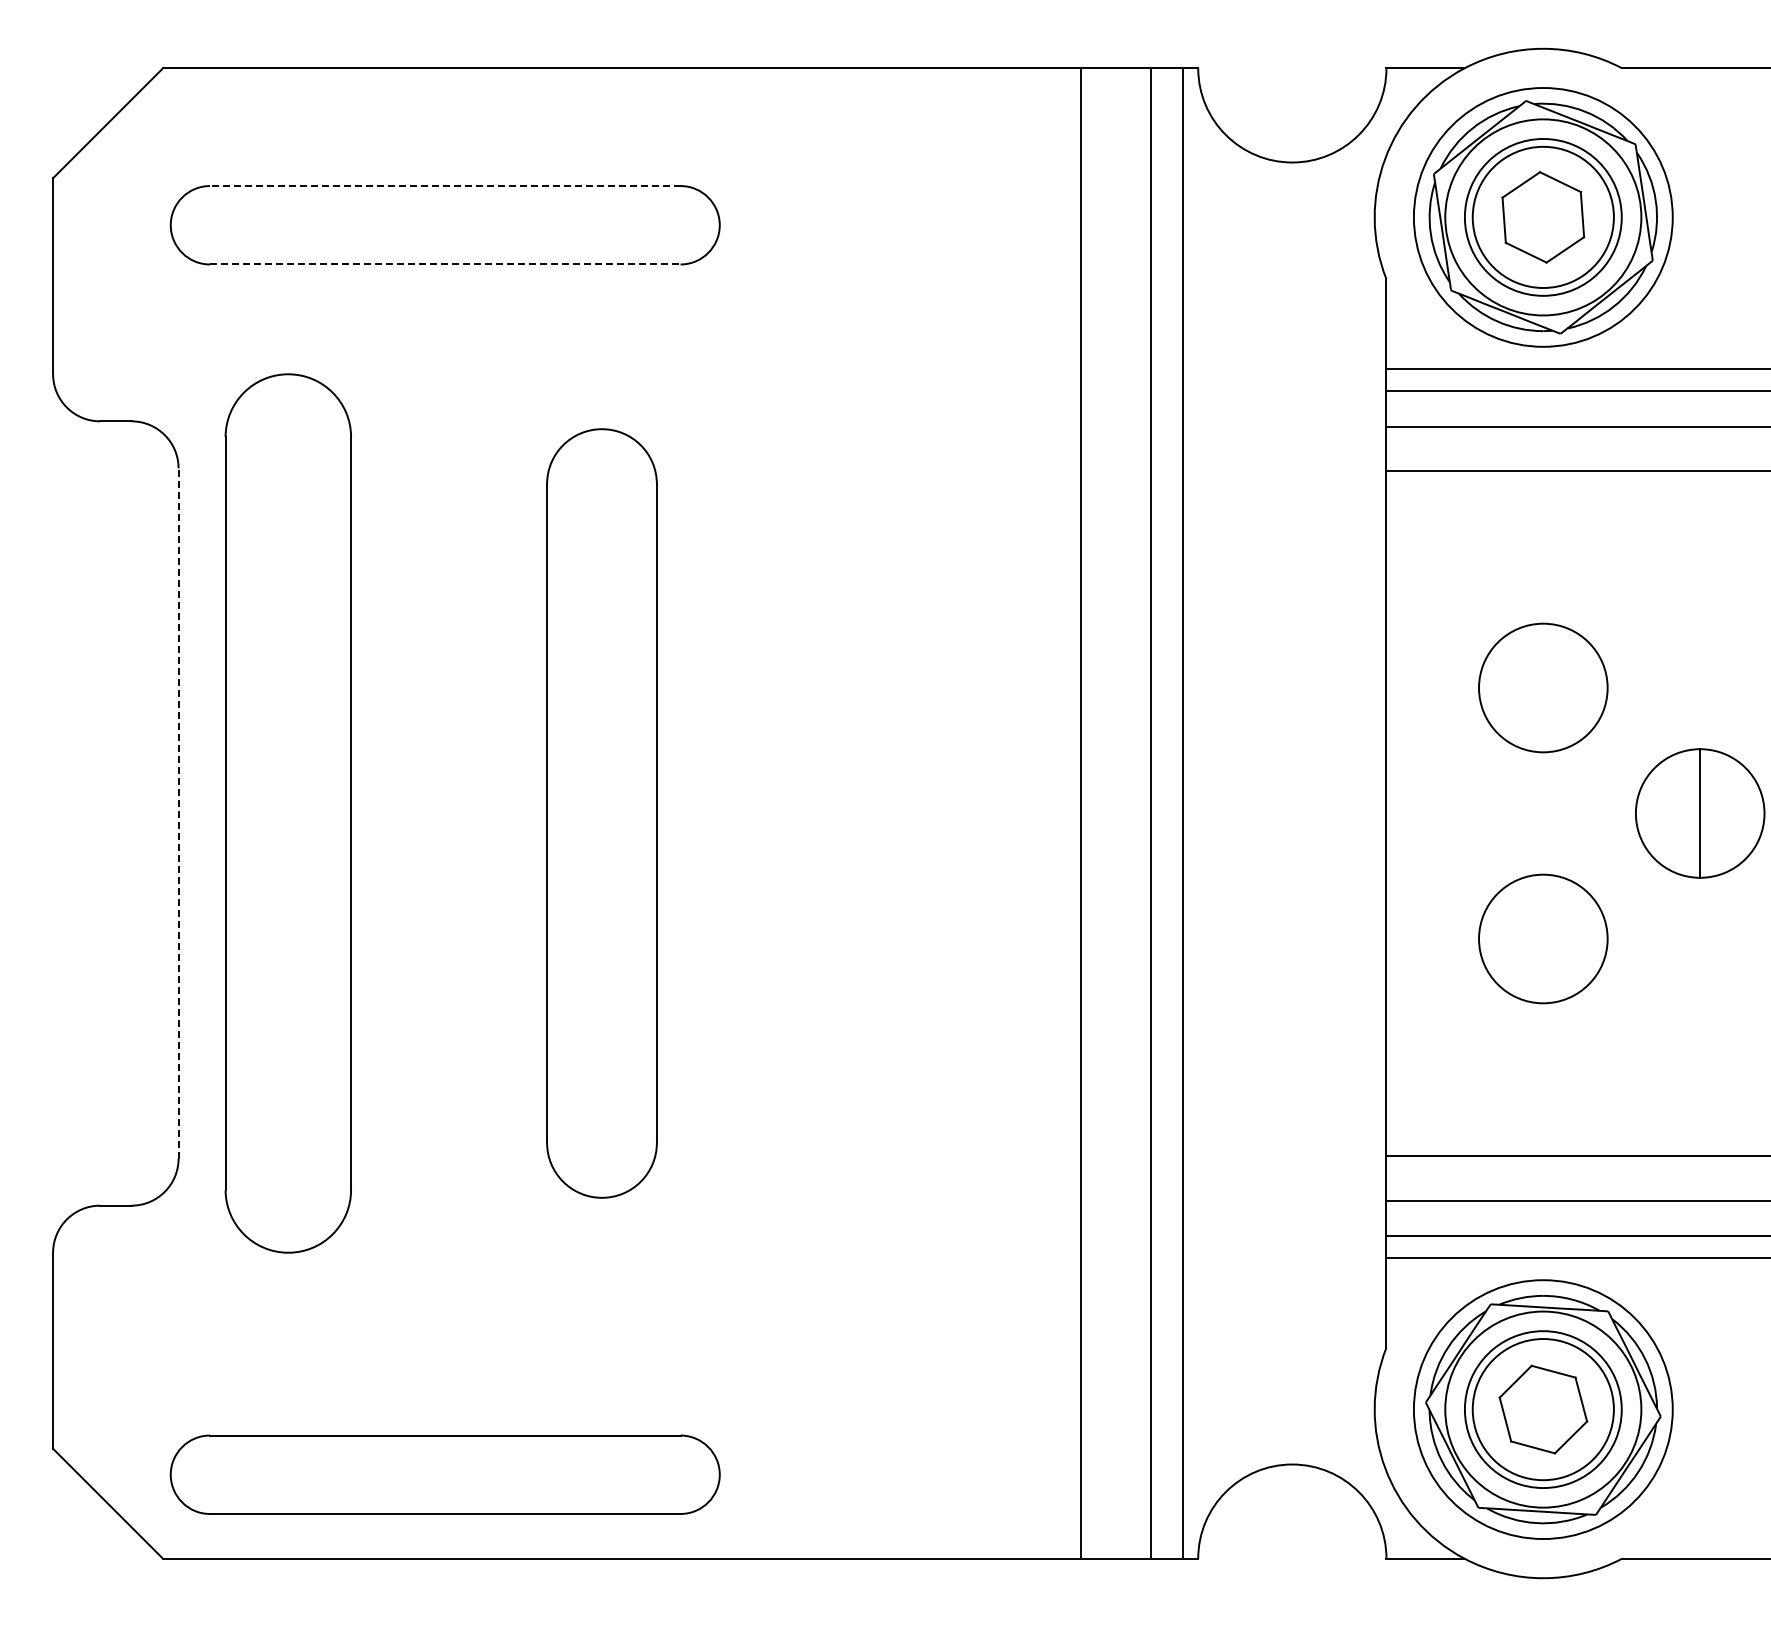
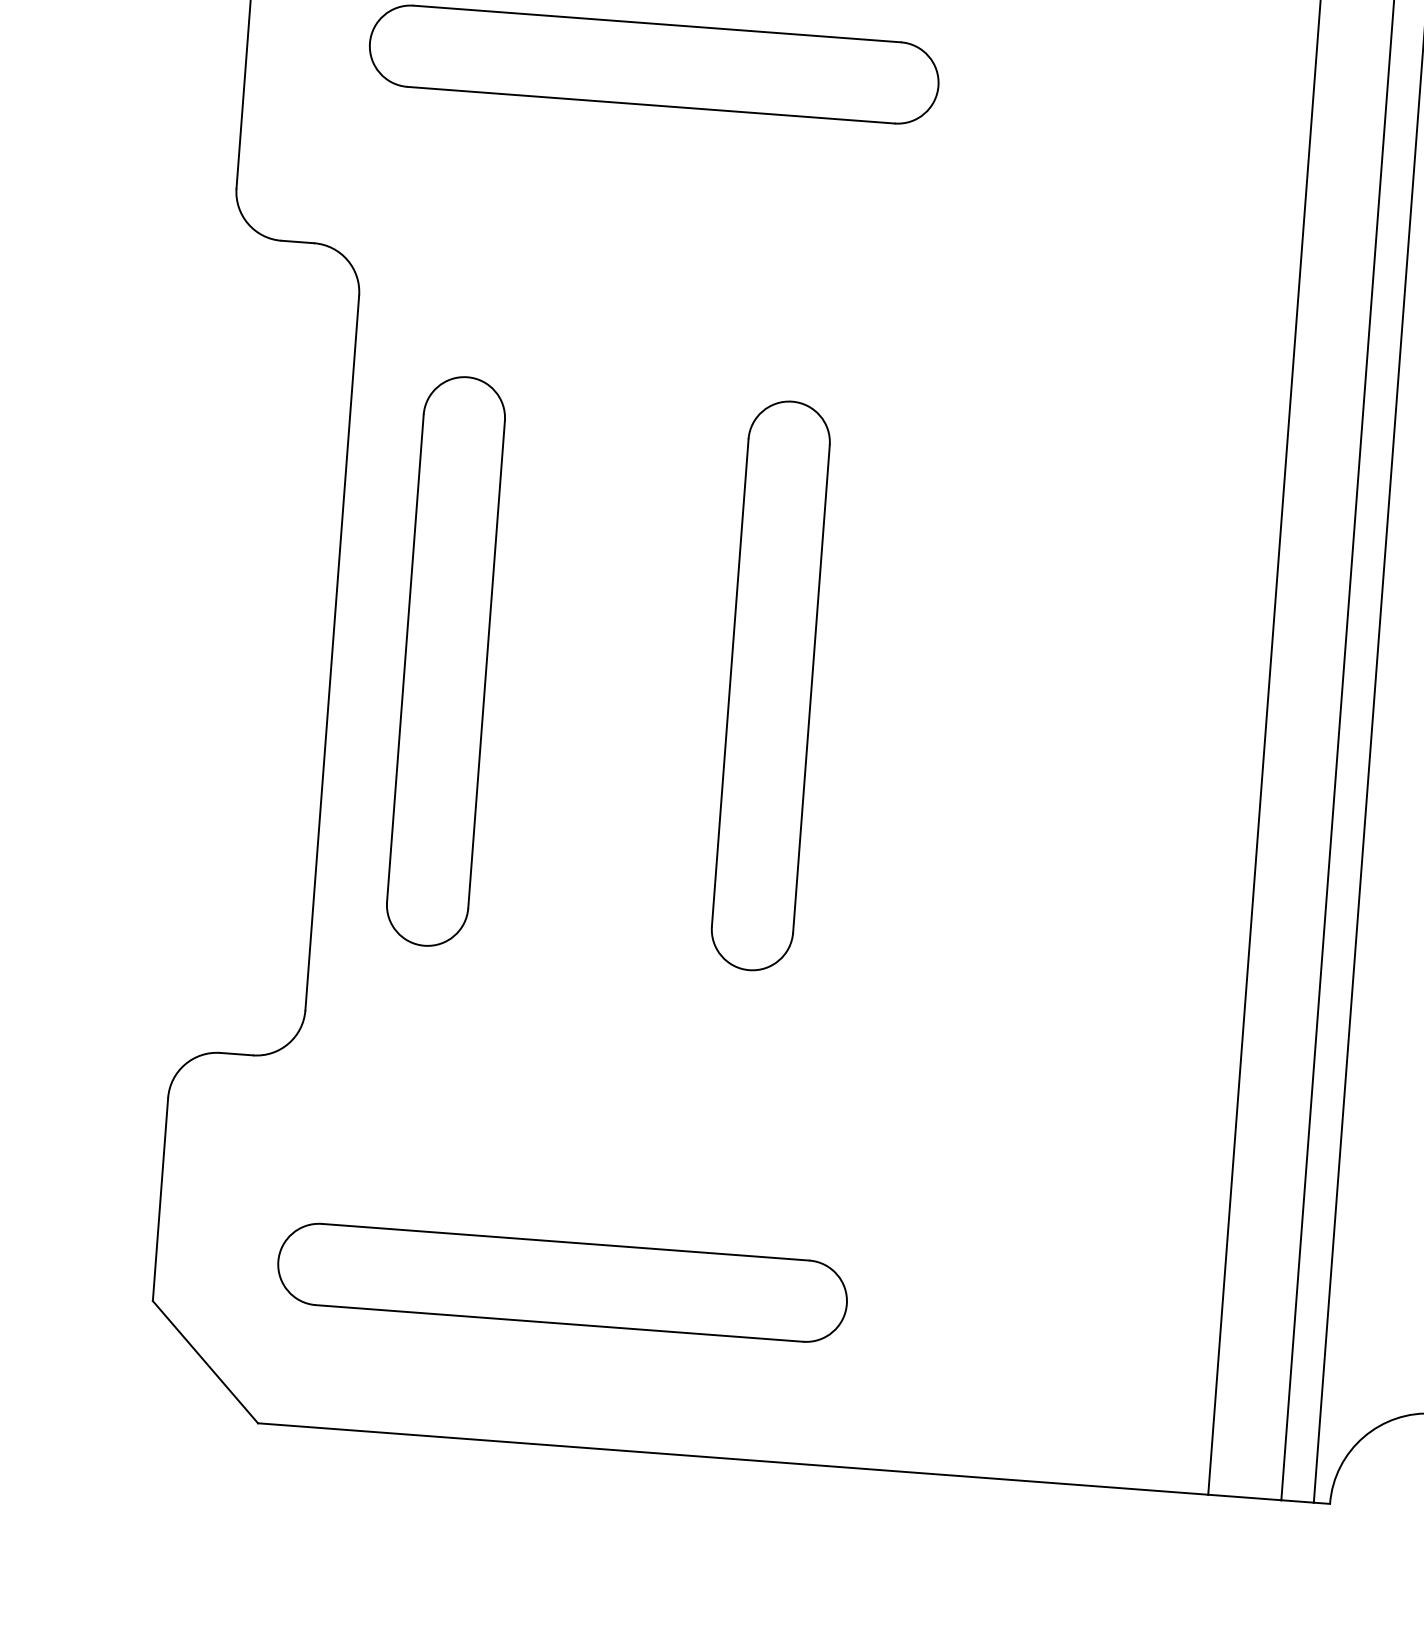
line: (444, 186) -> (656, 24), dashed -> solid
line: (445, 264) -> (651, 105), dashed -> solid
line: (178, 813) -> (332, 652), dashed -> solid
part: (288, 813) -> (446, 661), size x0.62
part: (602, 813) -> (771, 685), size x0.71
part: (444, 1474) -> (561, 1282), moved

